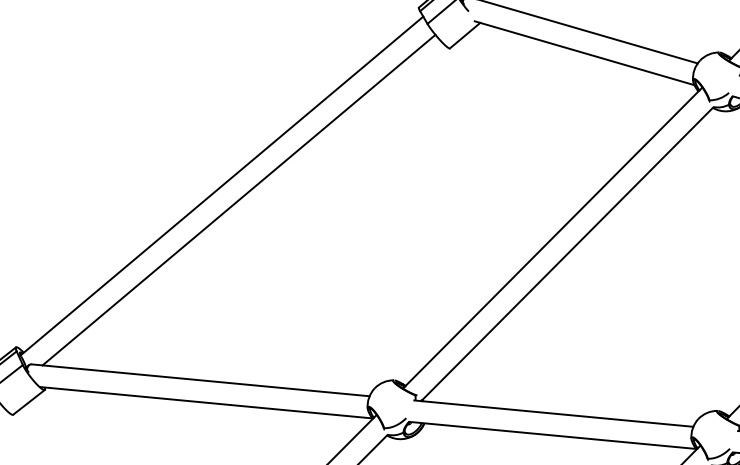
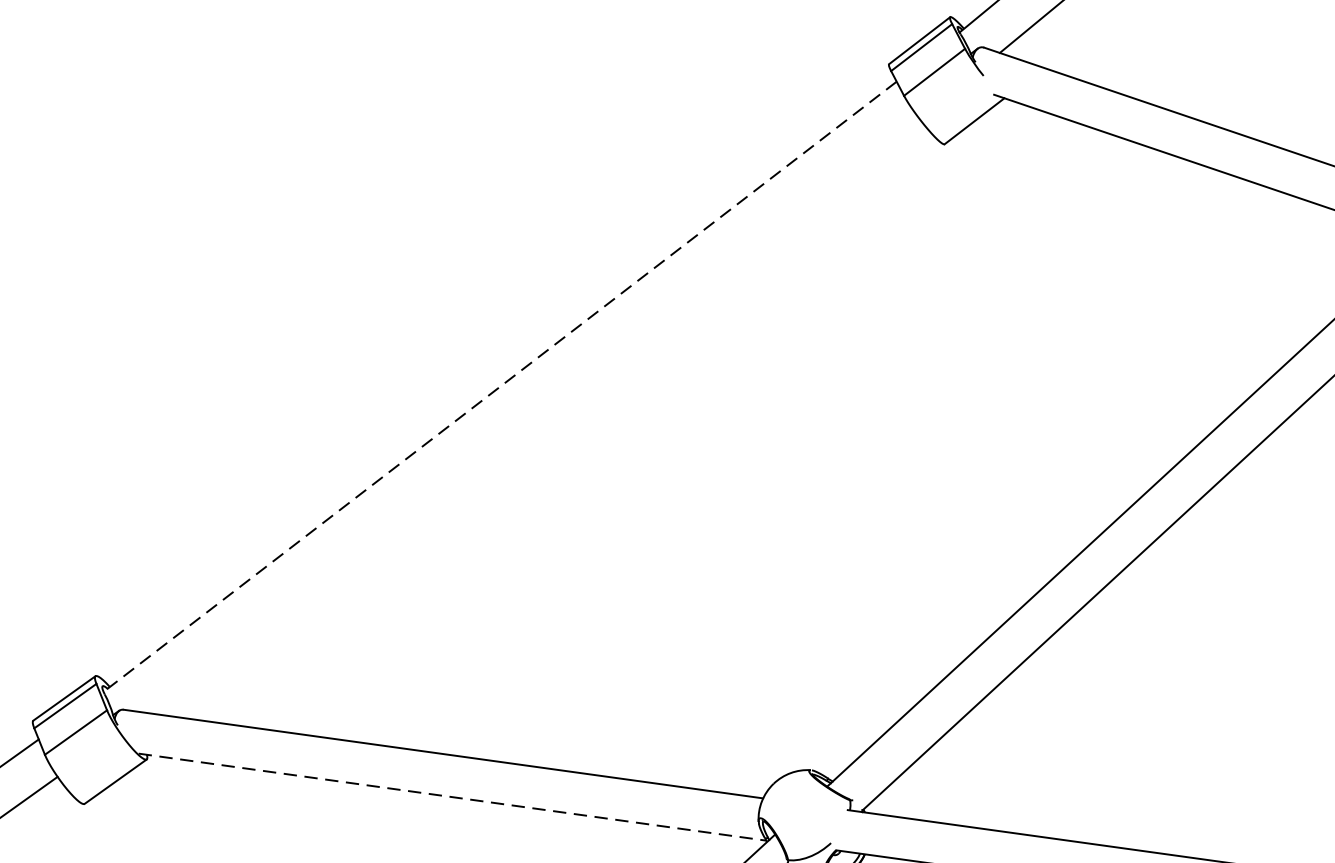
line: (221, 186) -> (499, 387), solid -> dashed
line: (238, 199) -> (530, 413), removed
line: (206, 402) -> (452, 796), solid -> dashed

